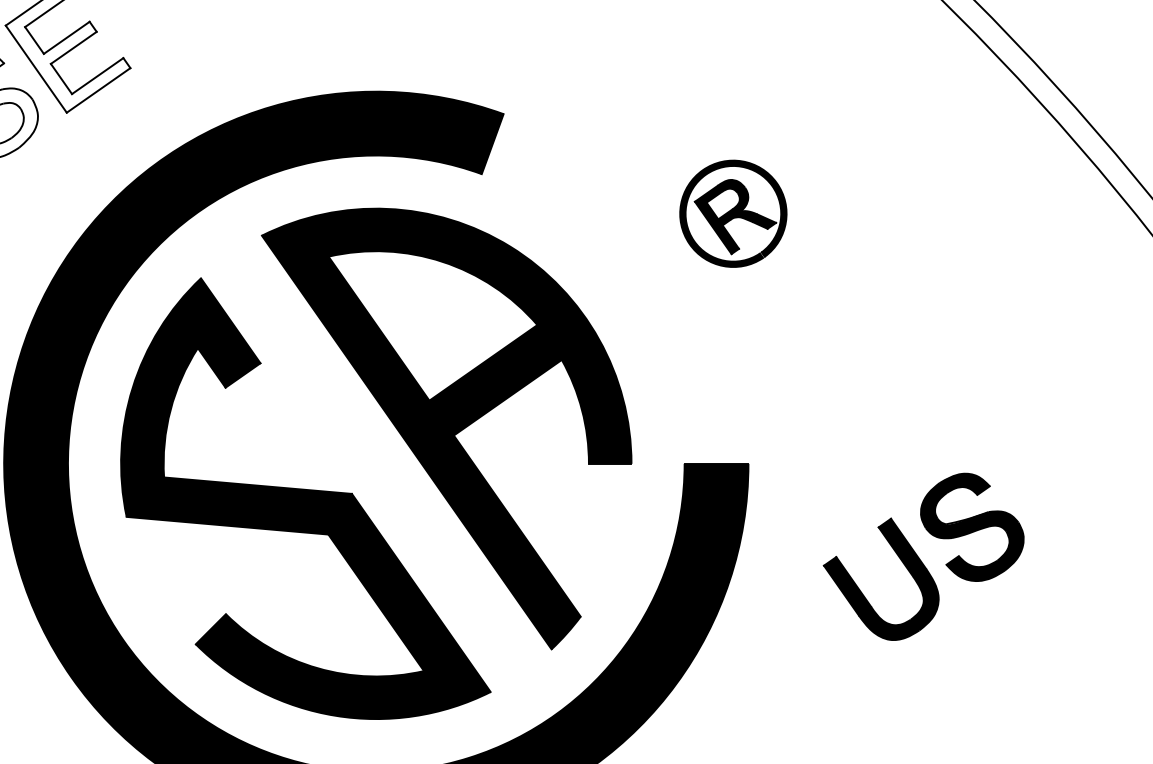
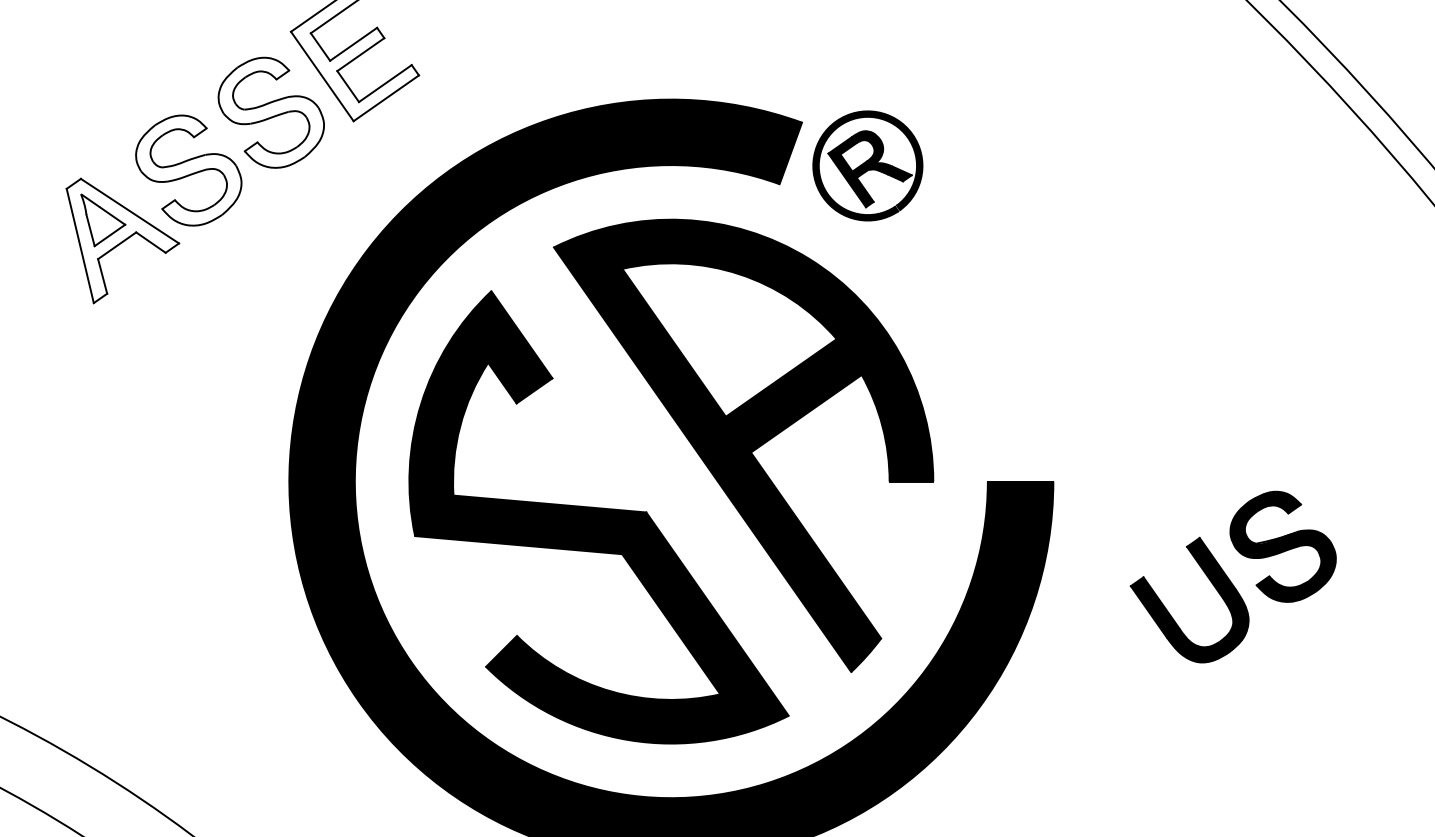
part: (733, 213) -> (867, 165), moved

